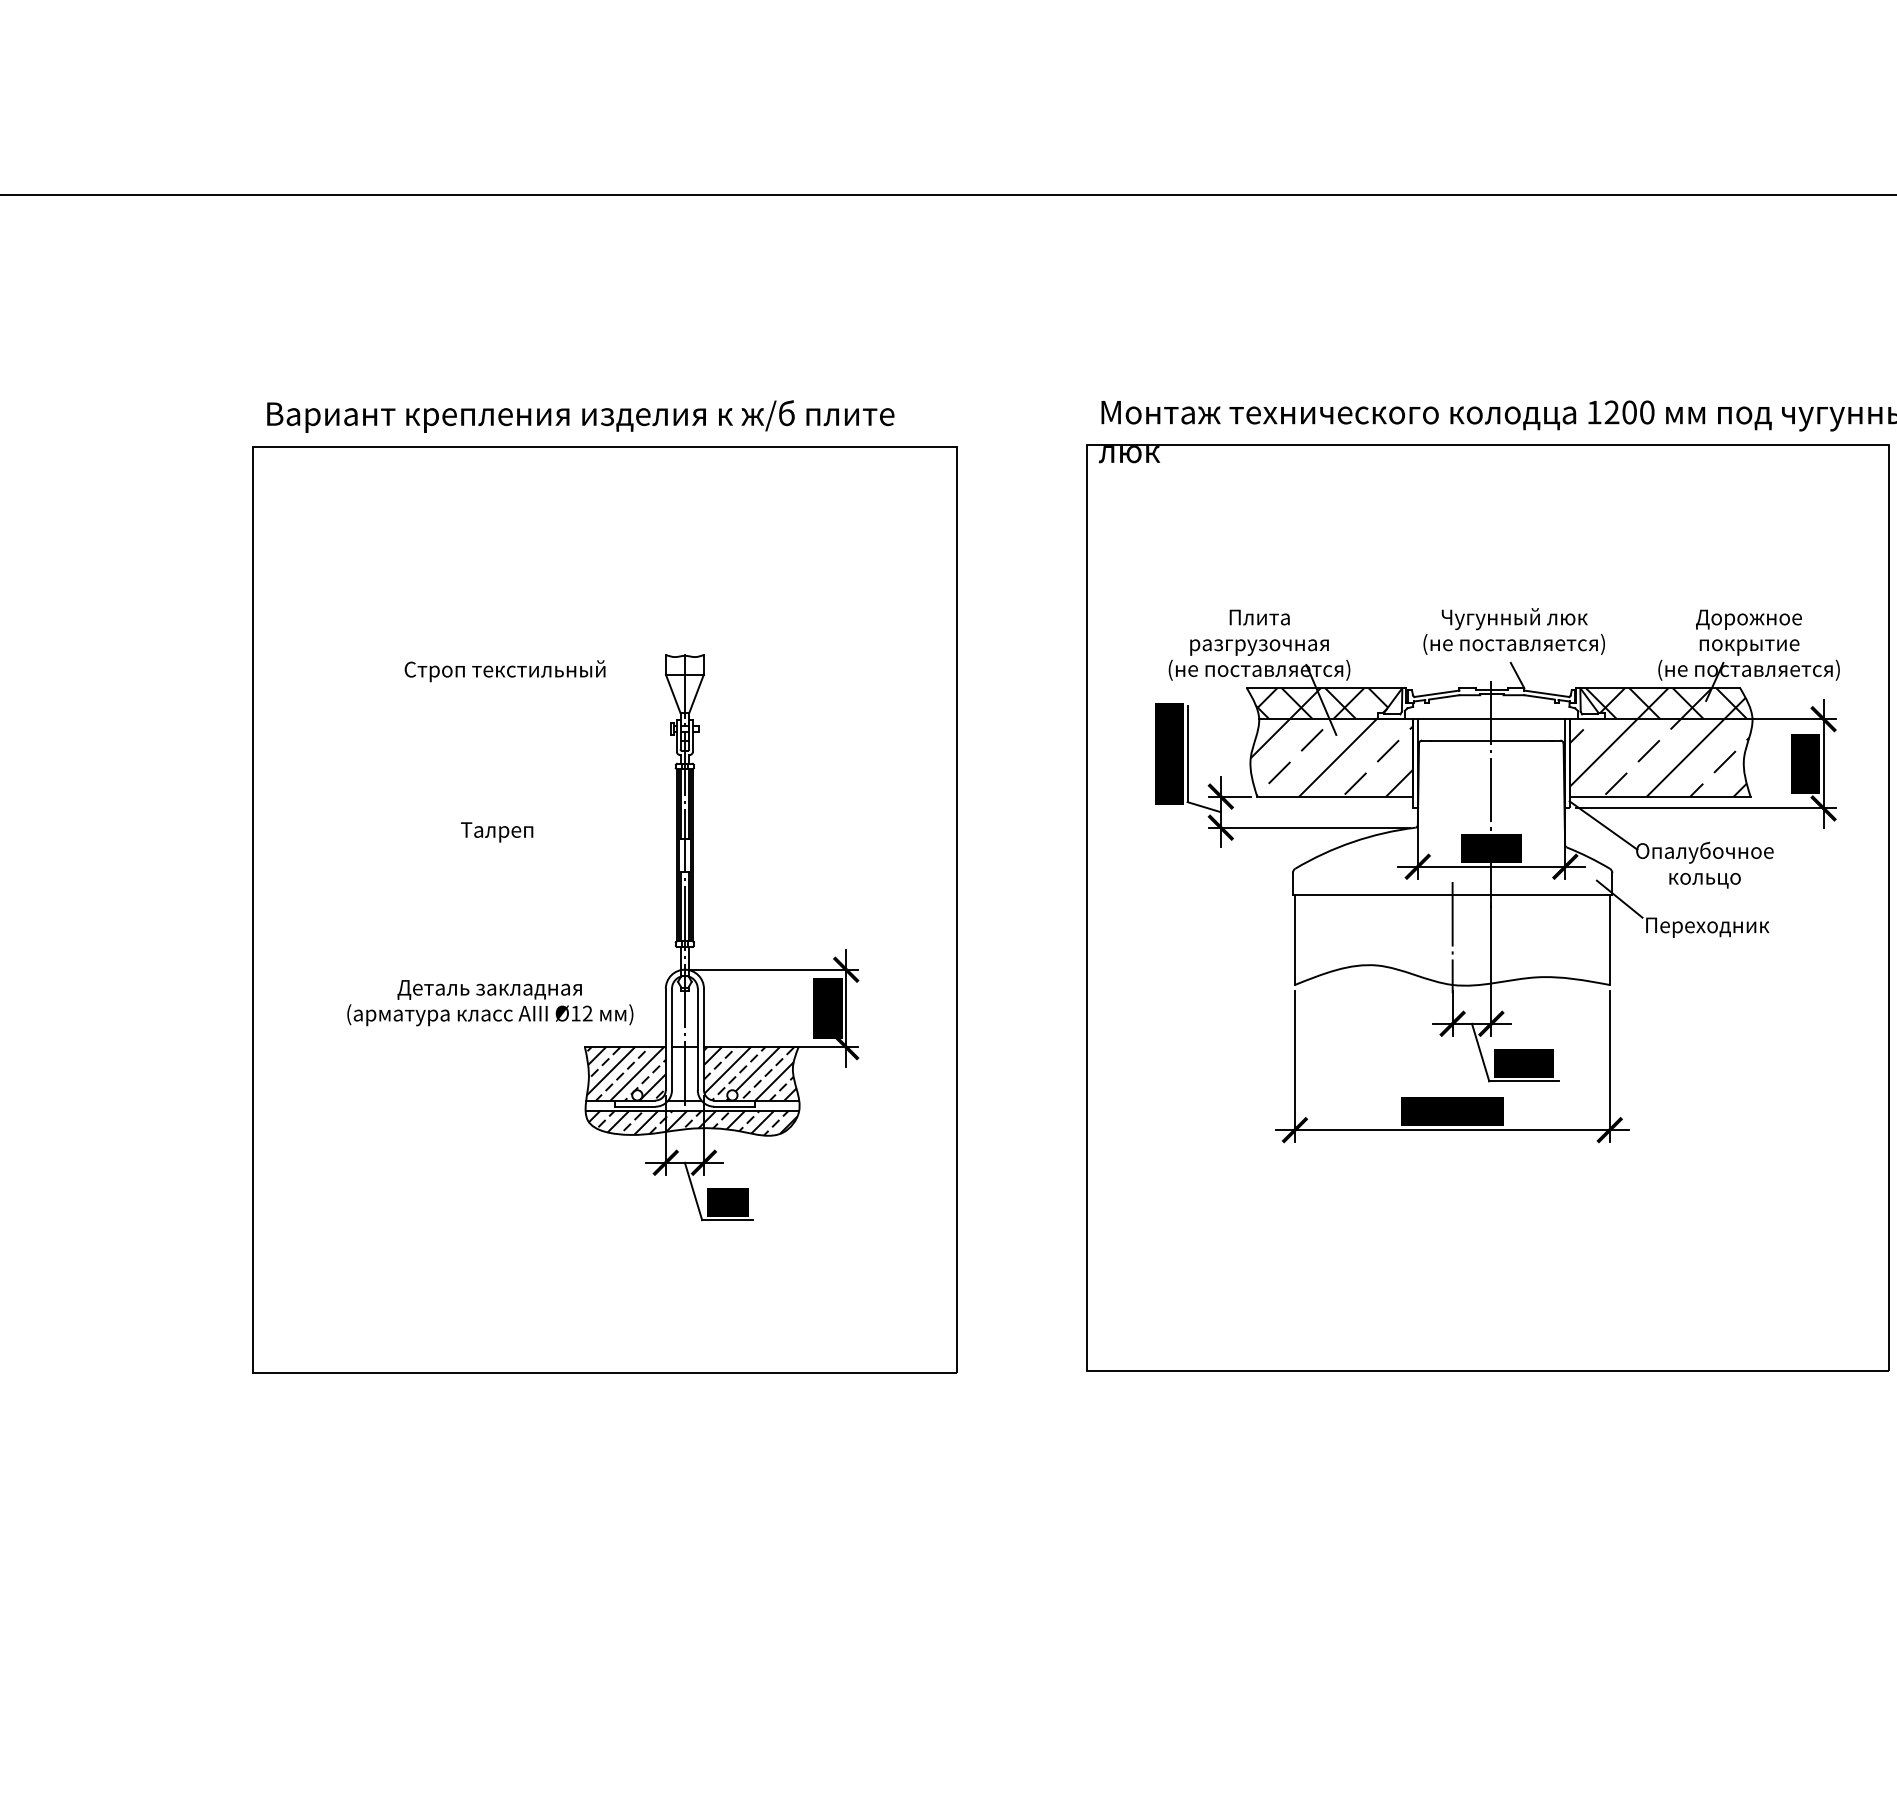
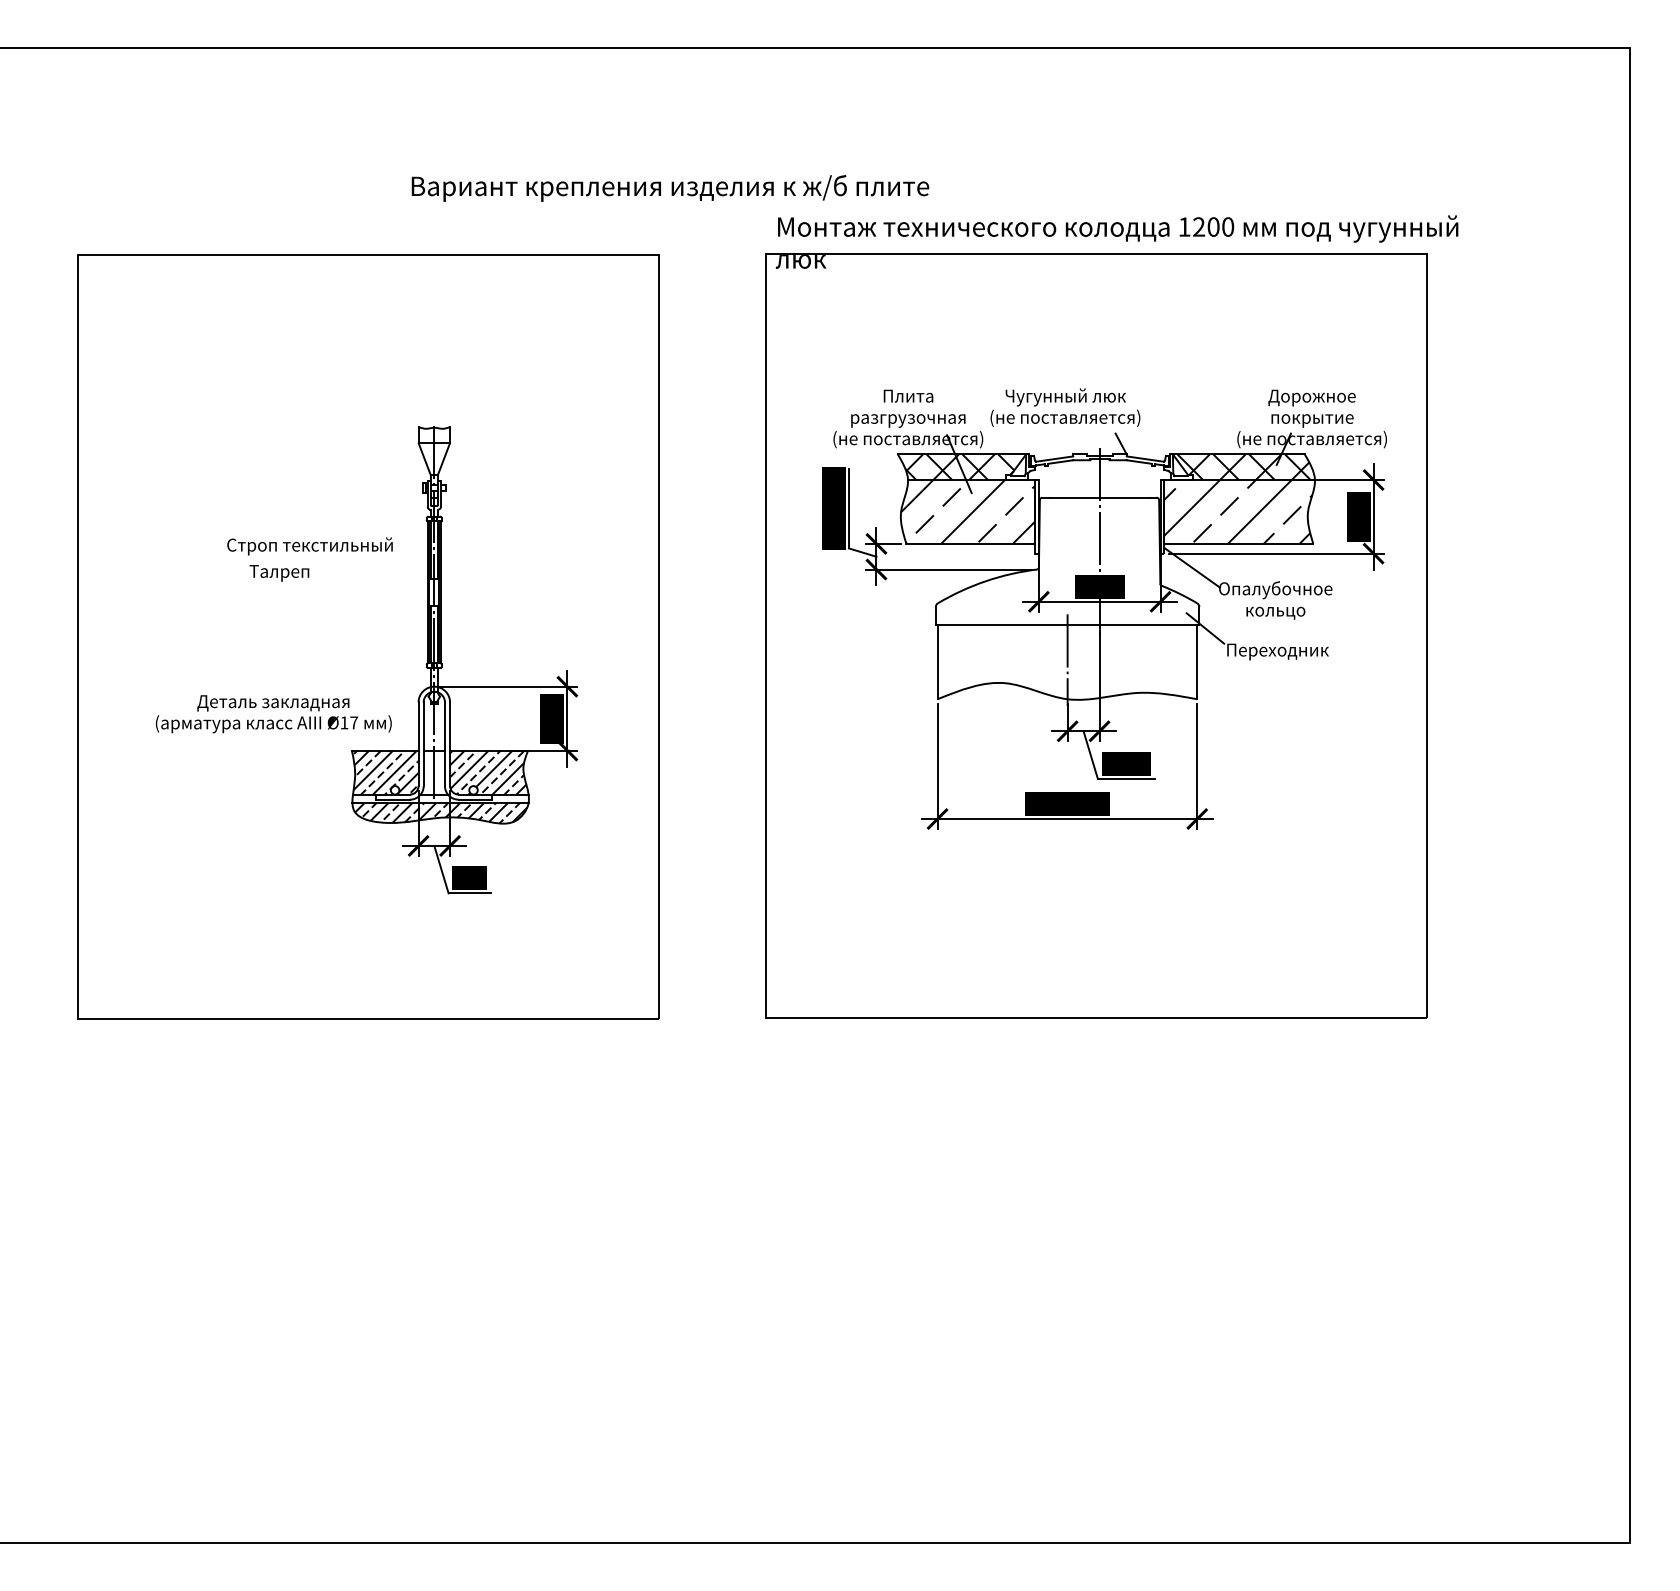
text: (580, 415) -> (670, 187), moved
text: (1514, 631) -> (1065, 407), moved
text: (504, 671) -> (309, 546), moved
line: (1491, 719) -> (1099, 480), removed
text: (588, 1013) -> (354, 722), Ø12 -> Ø17

